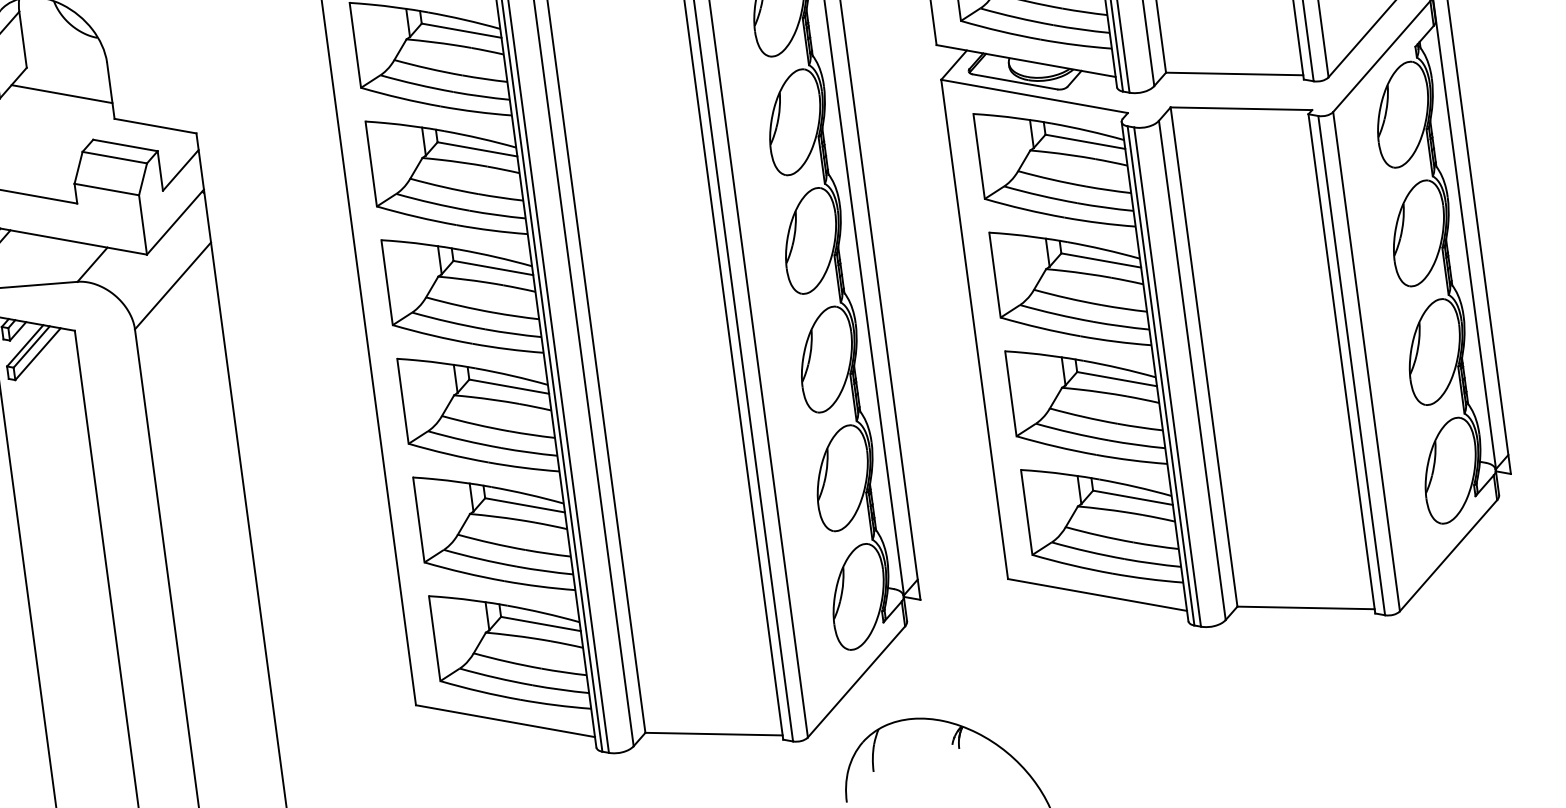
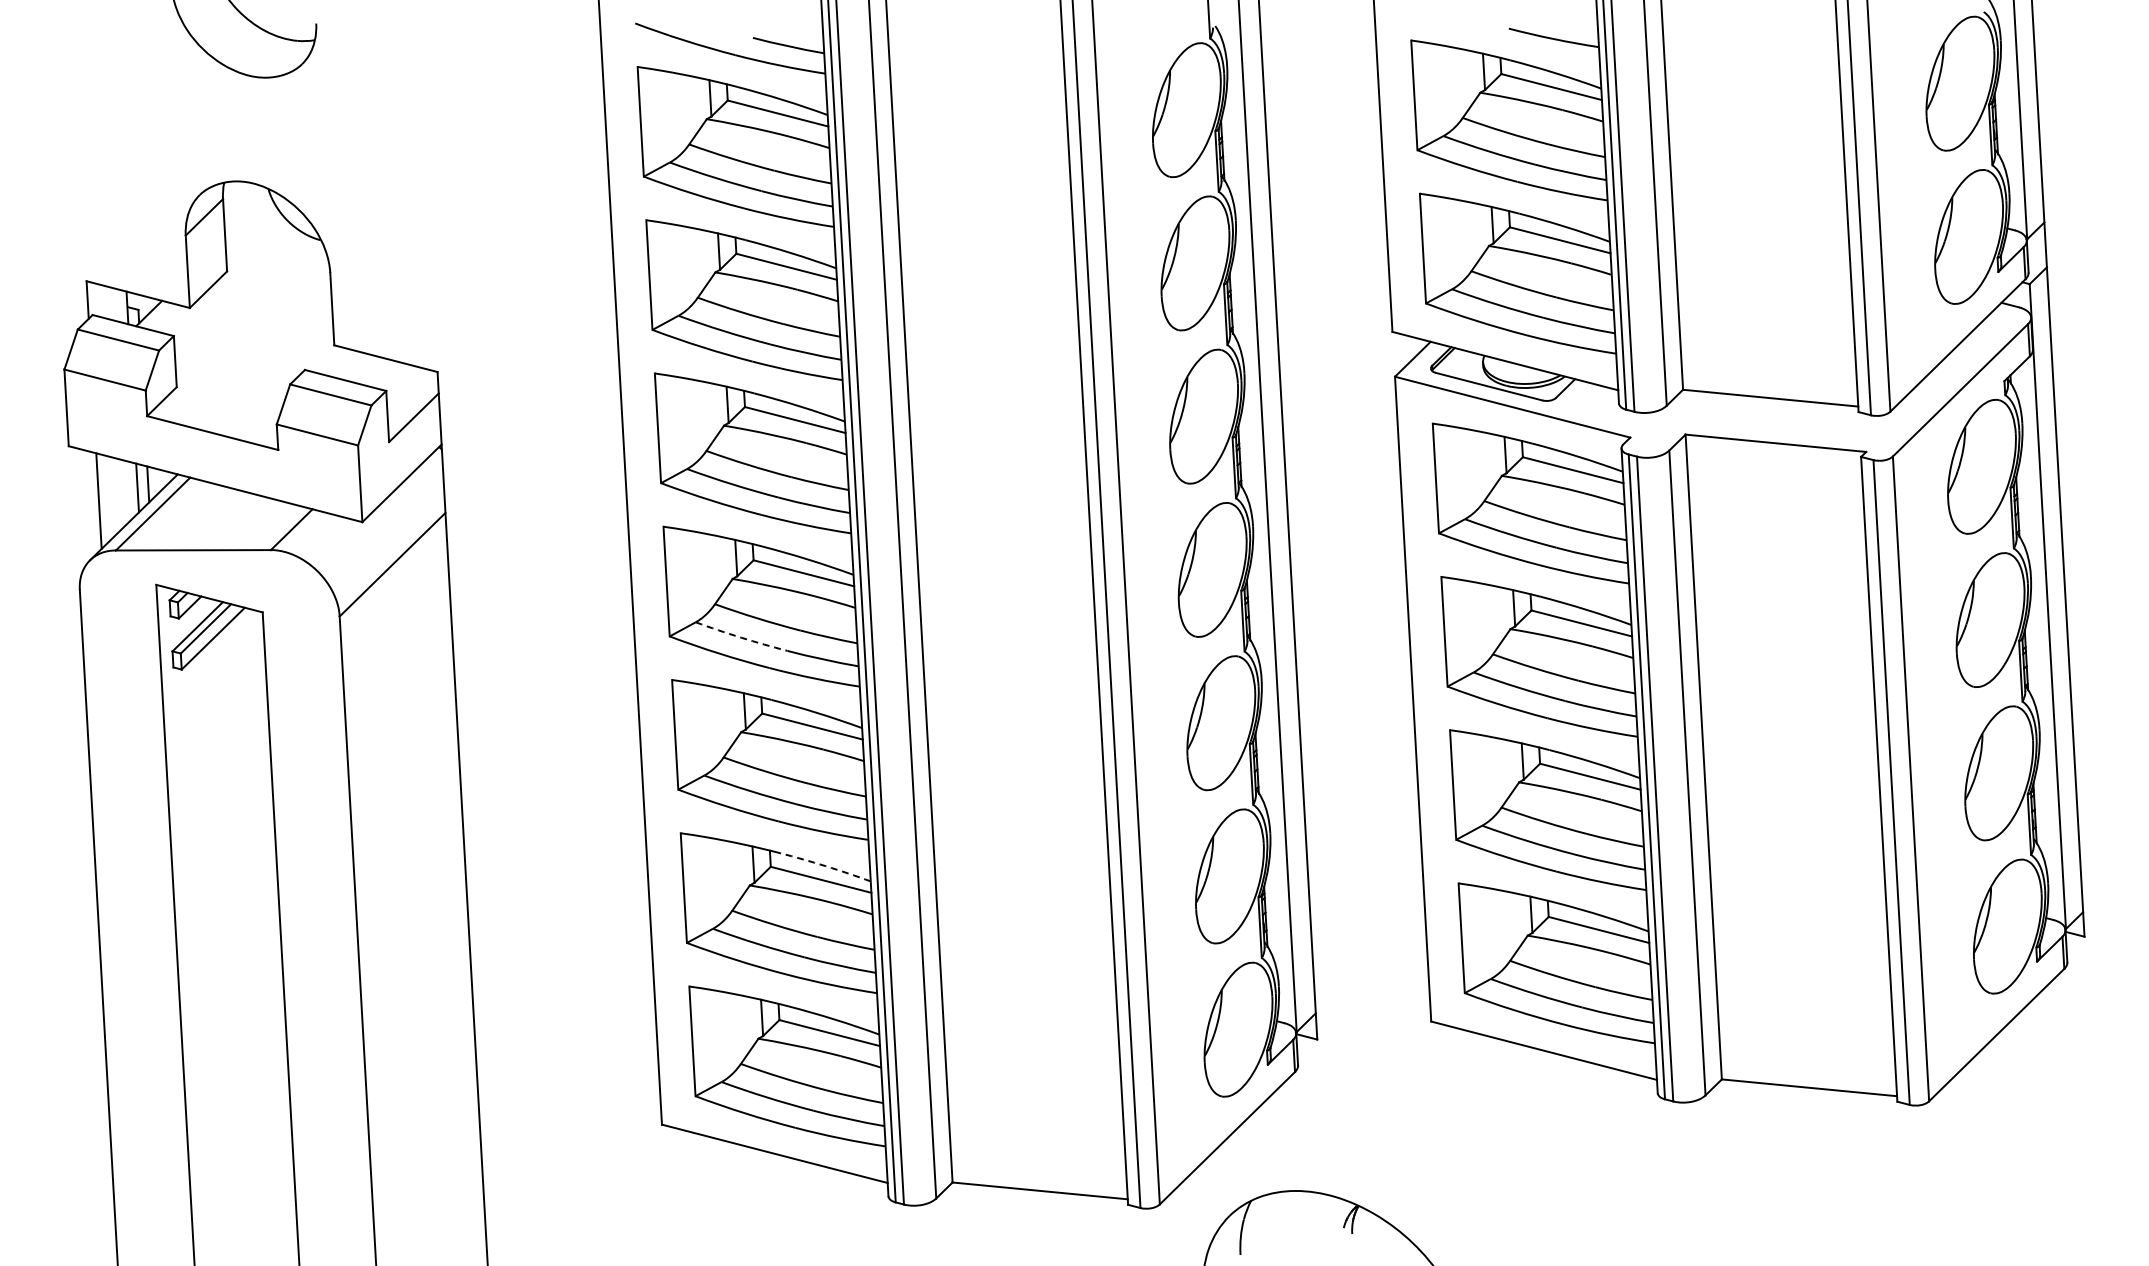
line: (61, 94) -> (269, 308), removed
arc: (448, 321) -> (741, 637), solid -> dashed
arc: (527, 494) -> (825, 866), solid -> dashed

